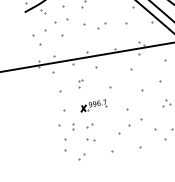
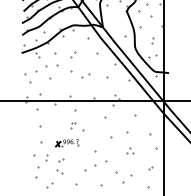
part: (81, 83) -> (73, 125), moved

